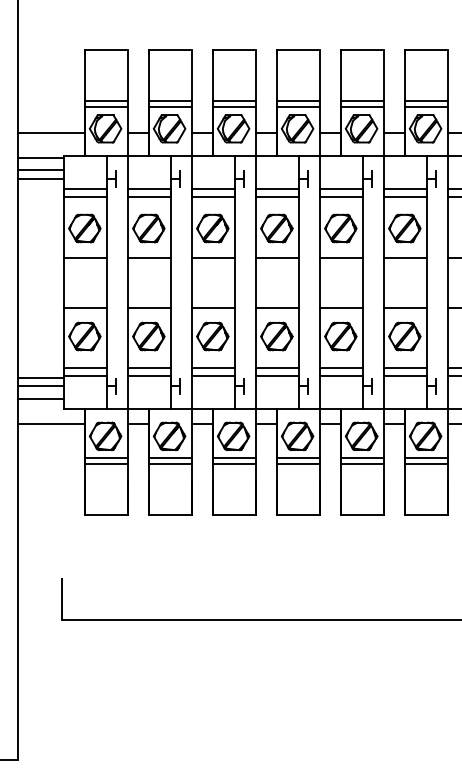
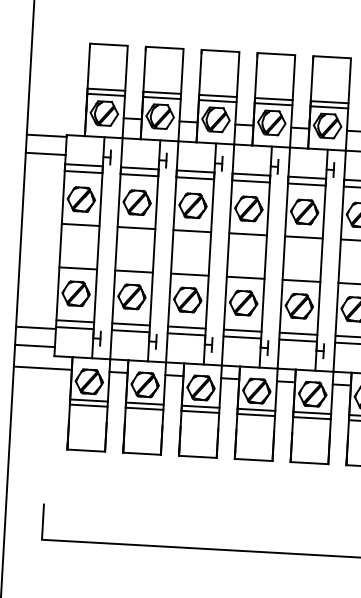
line: (51, 132) -> (57, 114), removed
line: (41, 170) -> (46, 146), removed
line: (41, 386) -> (35, 335), removed

